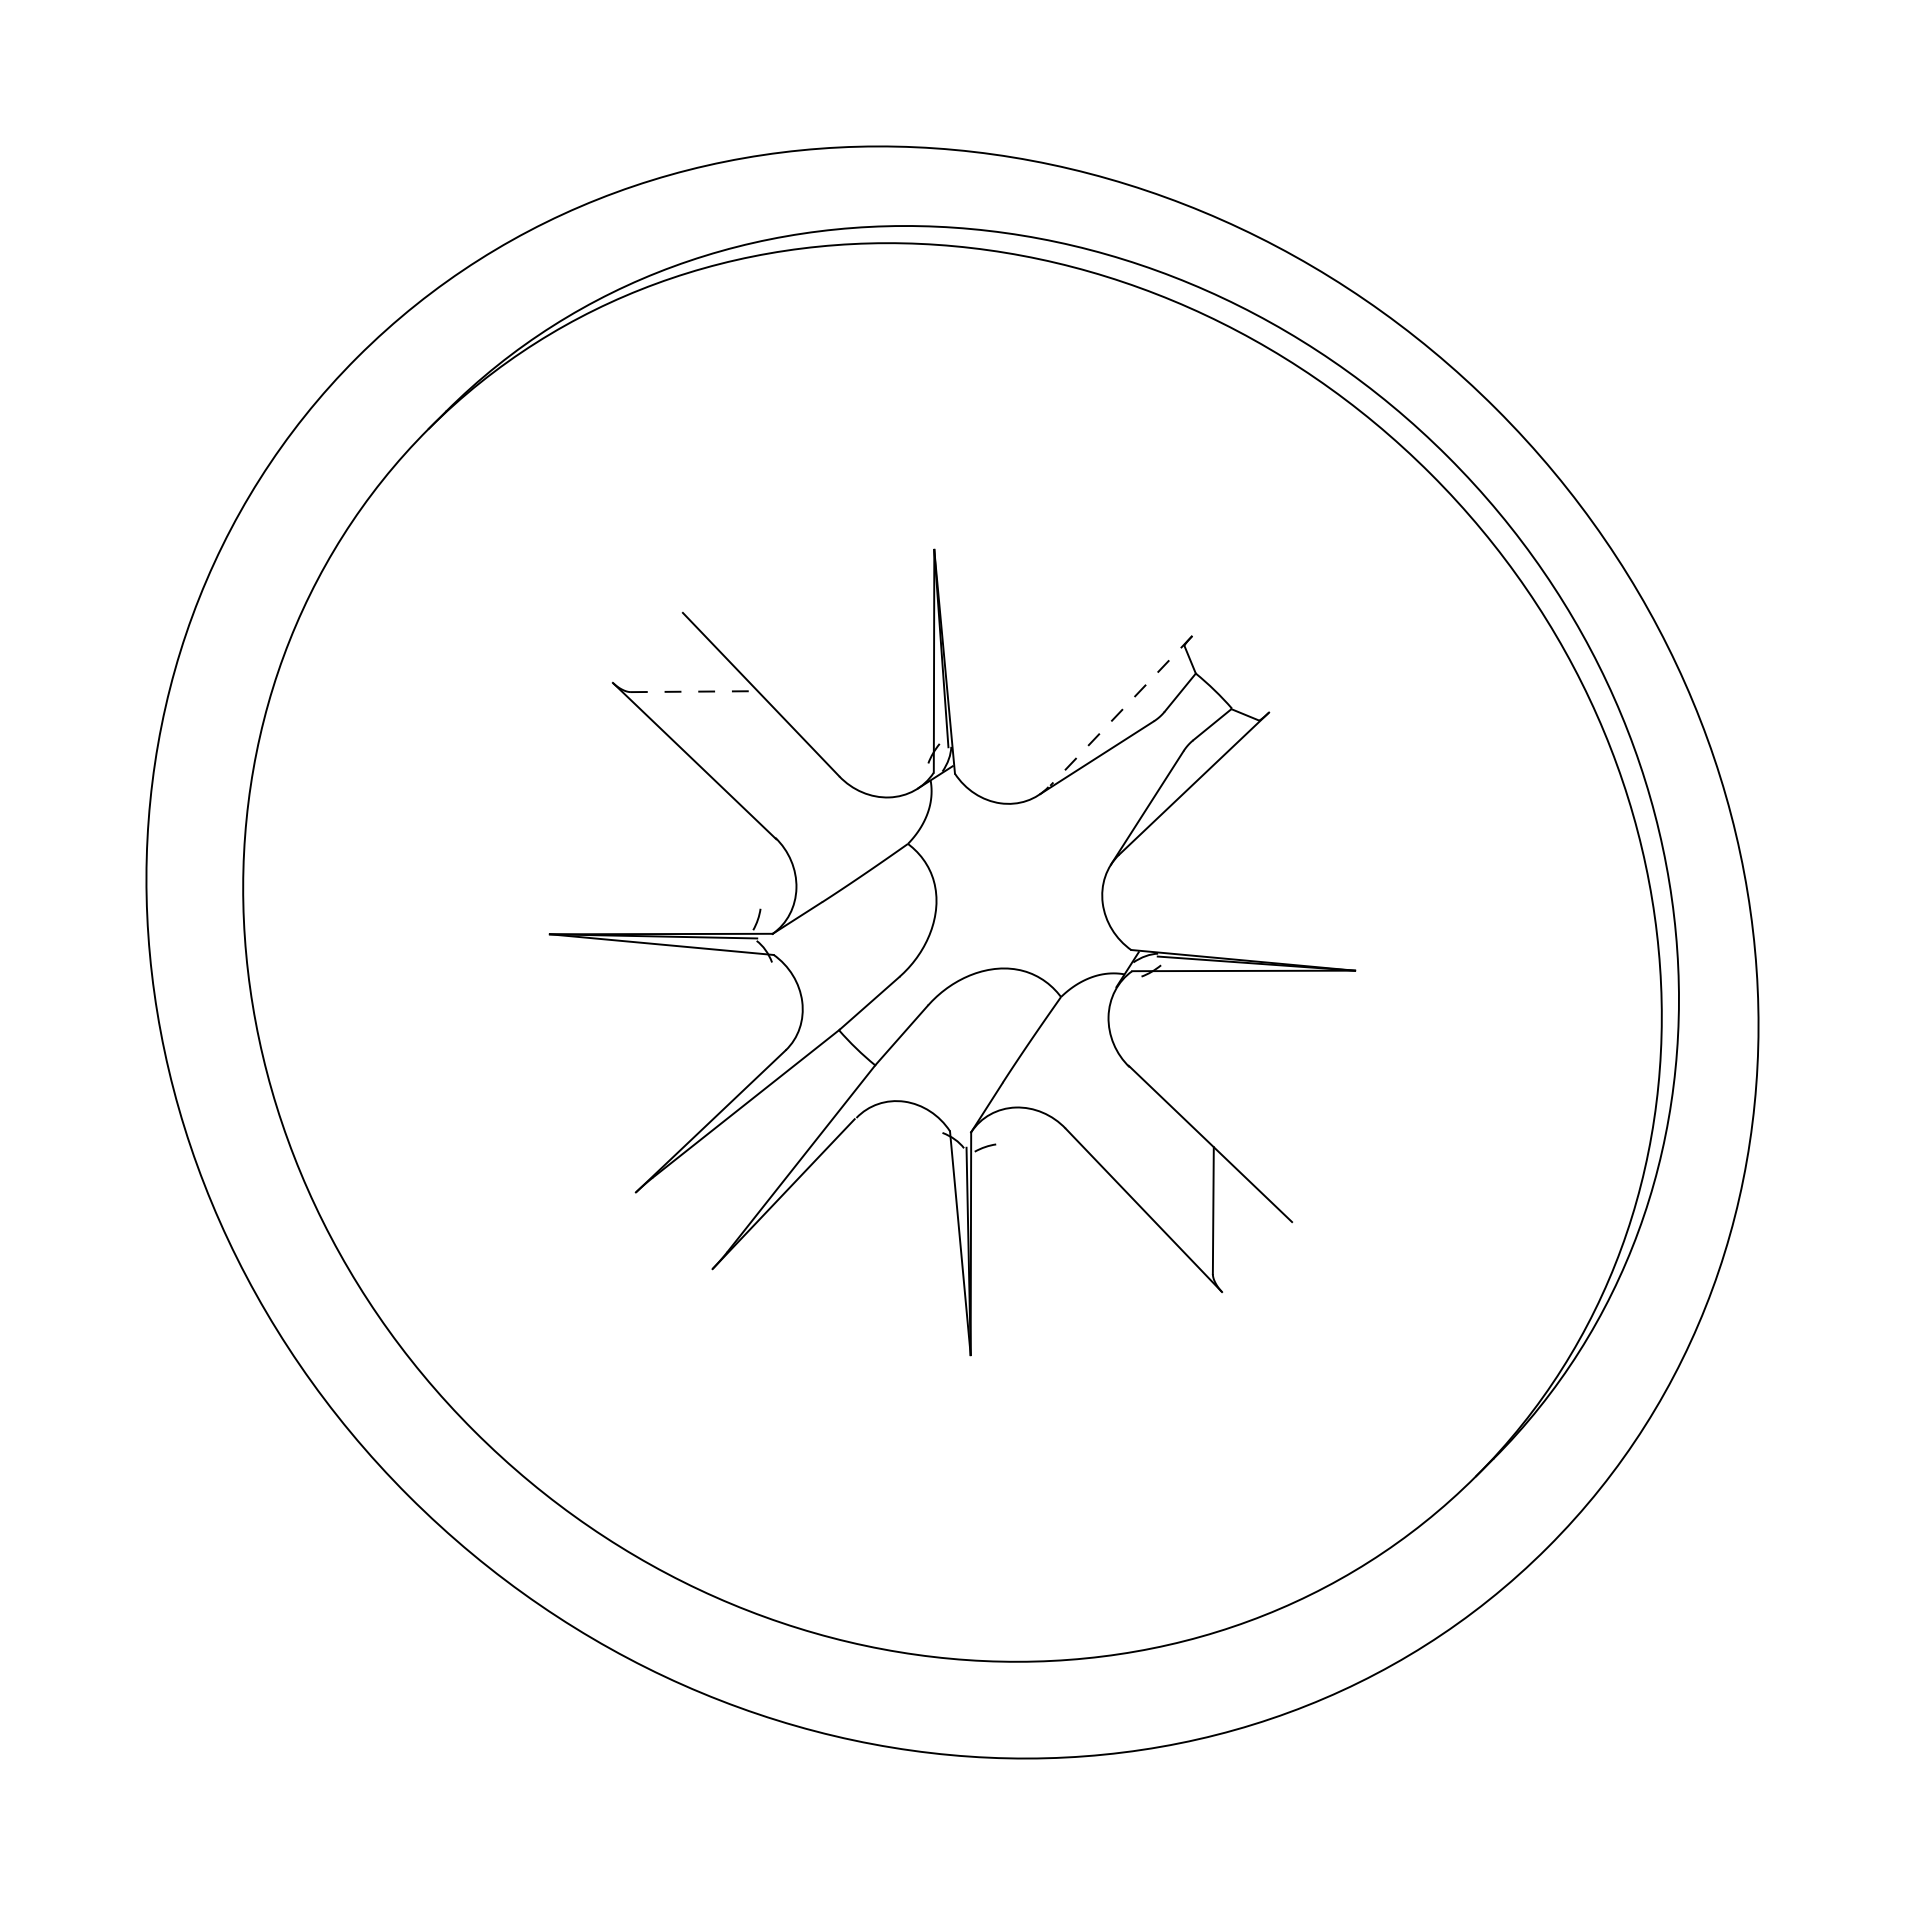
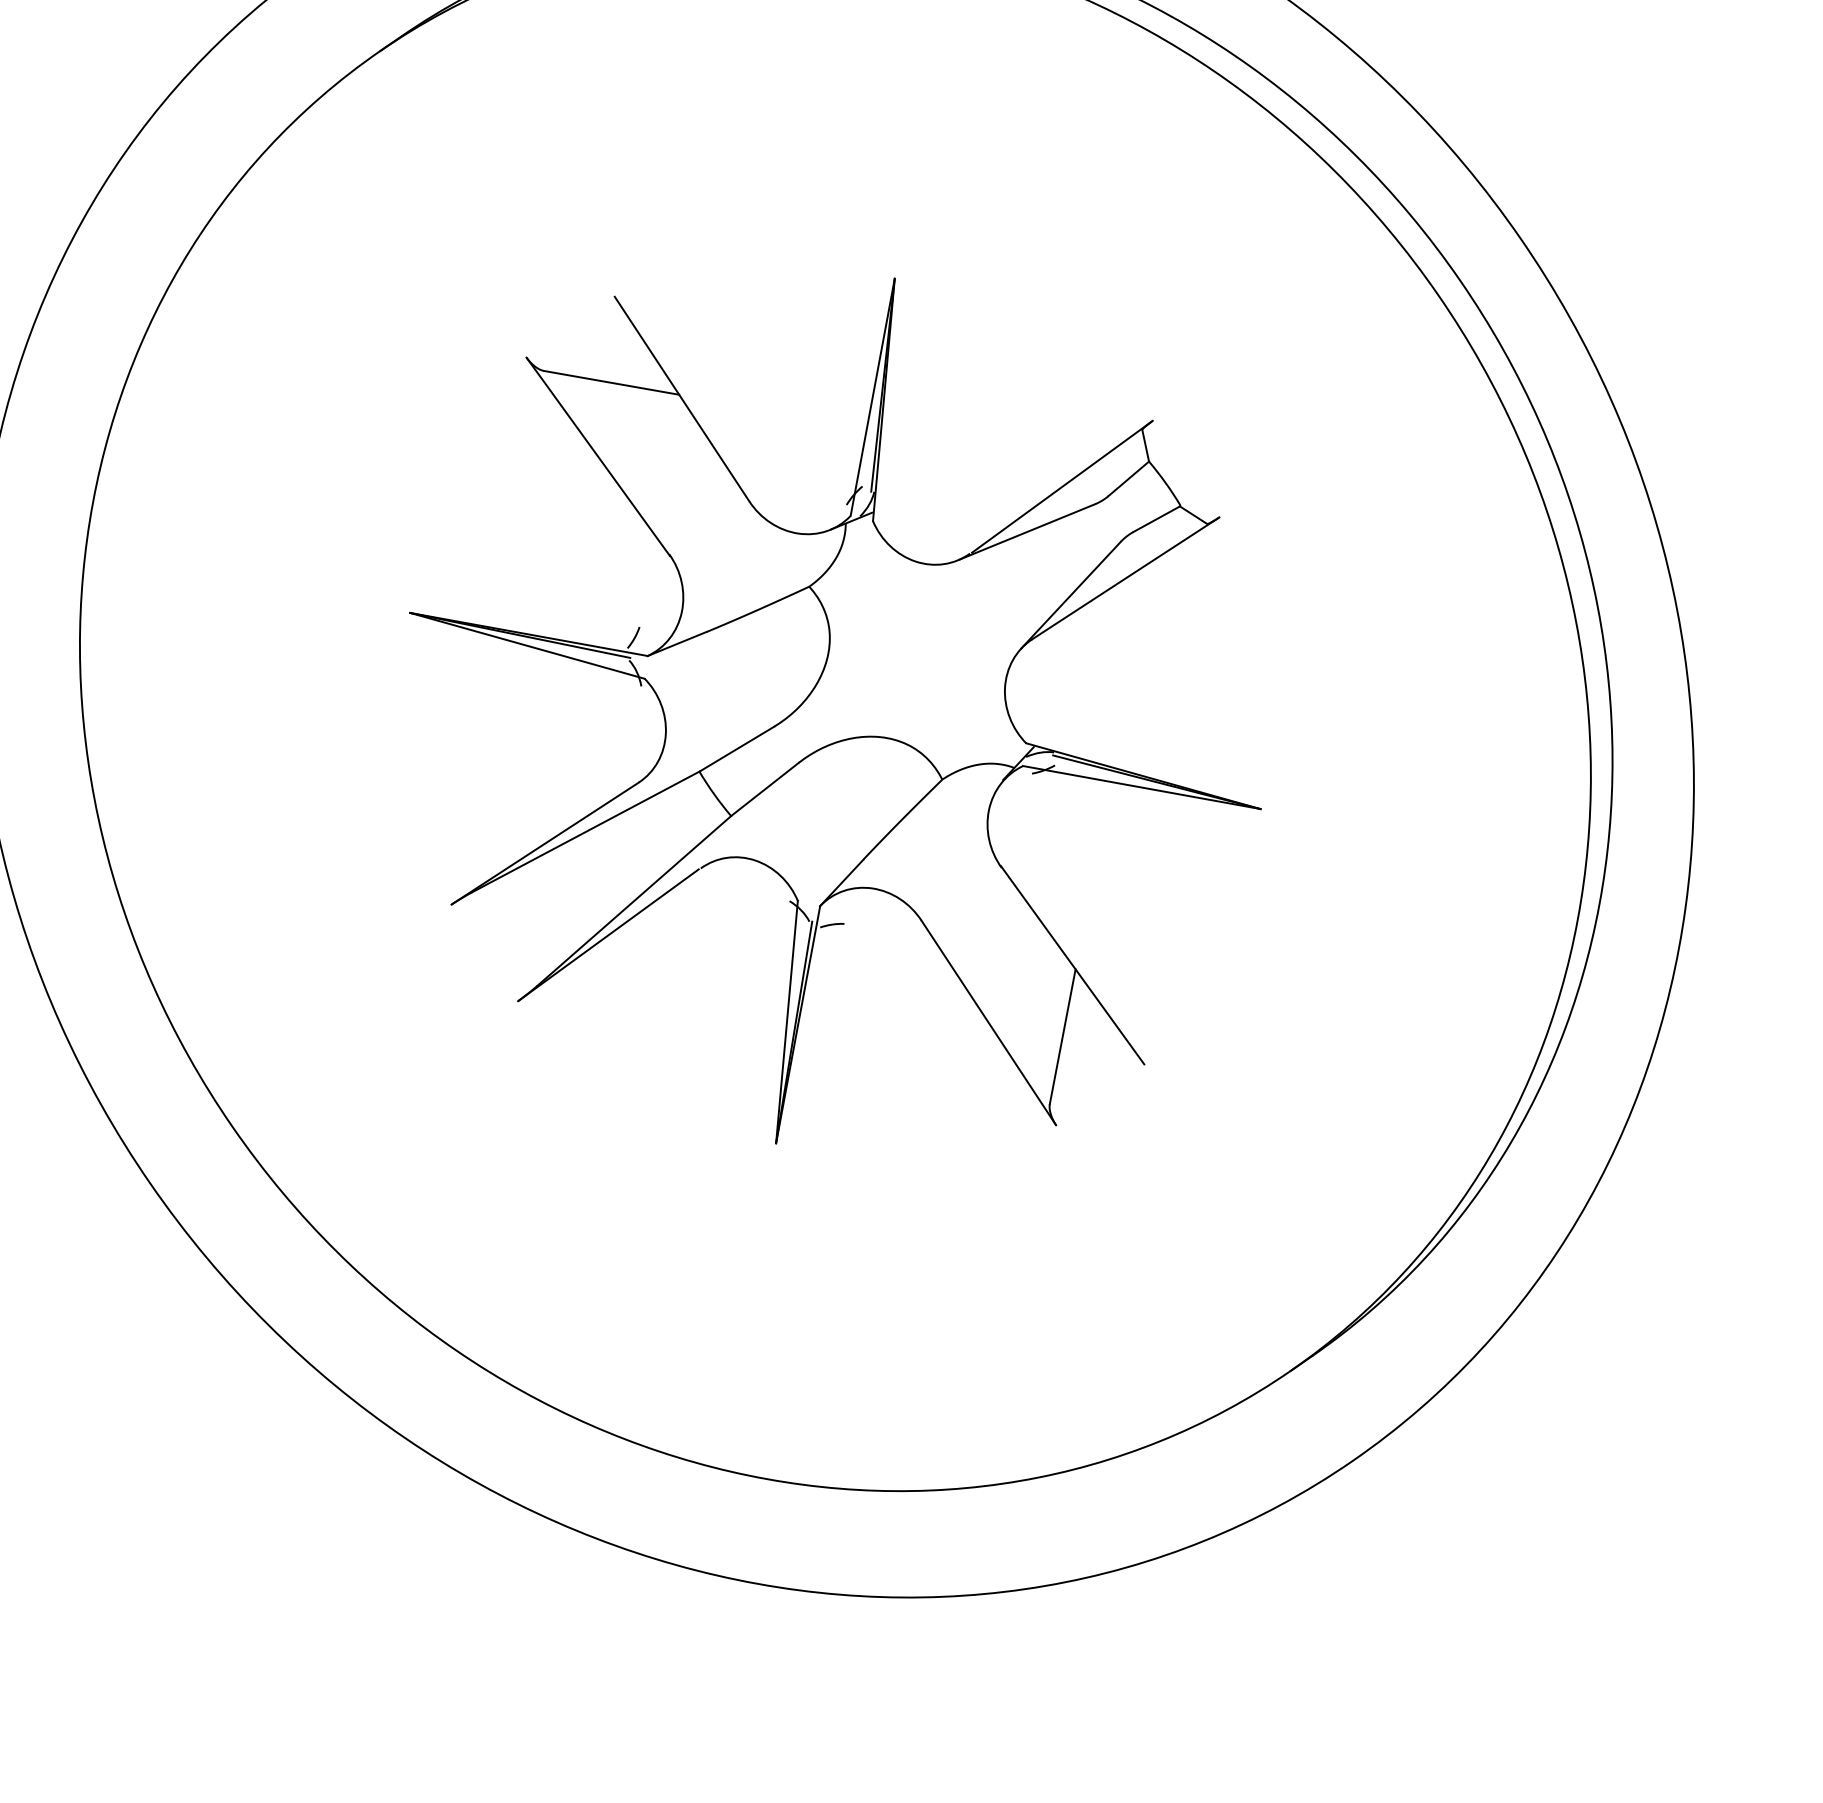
line: (694, 691) -> (611, 382), dashed -> solid
line: (1121, 711) -> (1062, 487), dashed -> solid

